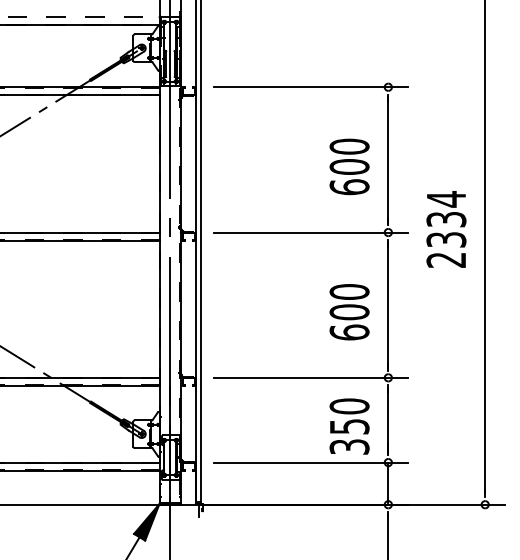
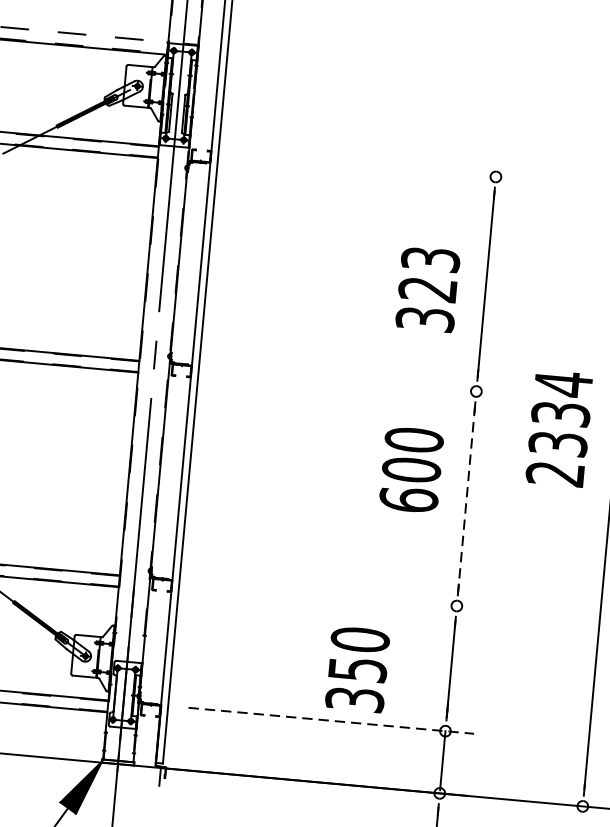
line: (310, 87) -> (380, 166), removed
text: (349, 166) -> (427, 288), 600 -> 323
text: (446, 229) -> (559, 428), moved
line: (310, 232) -> (361, 380), removed
line: (388, 305) -> (466, 499), solid -> dashed
text: (349, 312) -> (411, 470), moved
line: (310, 377) -> (341, 595), removed
text: (349, 426) -> (357, 669), moved
line: (311, 462) -> (332, 720), solid -> dashed

